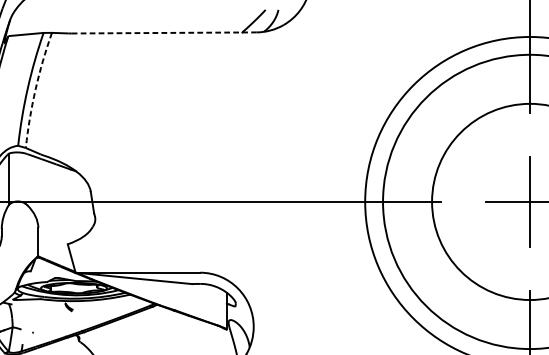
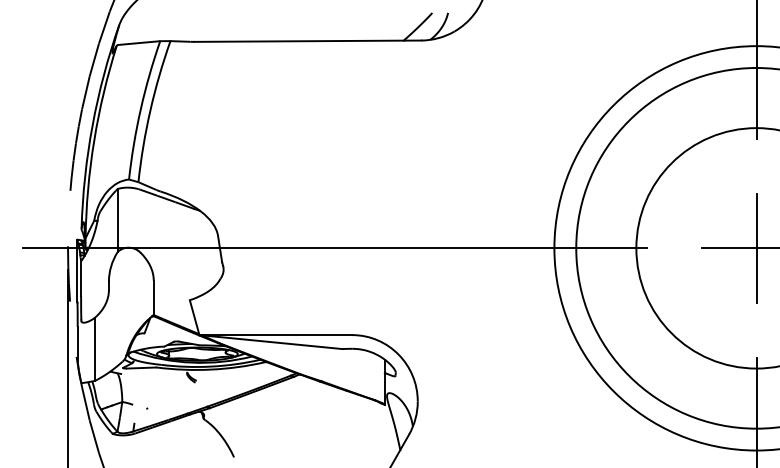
line: (164, 33) -> (308, 41), dashed -> solid
arc: (35, 89) -> (150, 110), dashed -> solid

